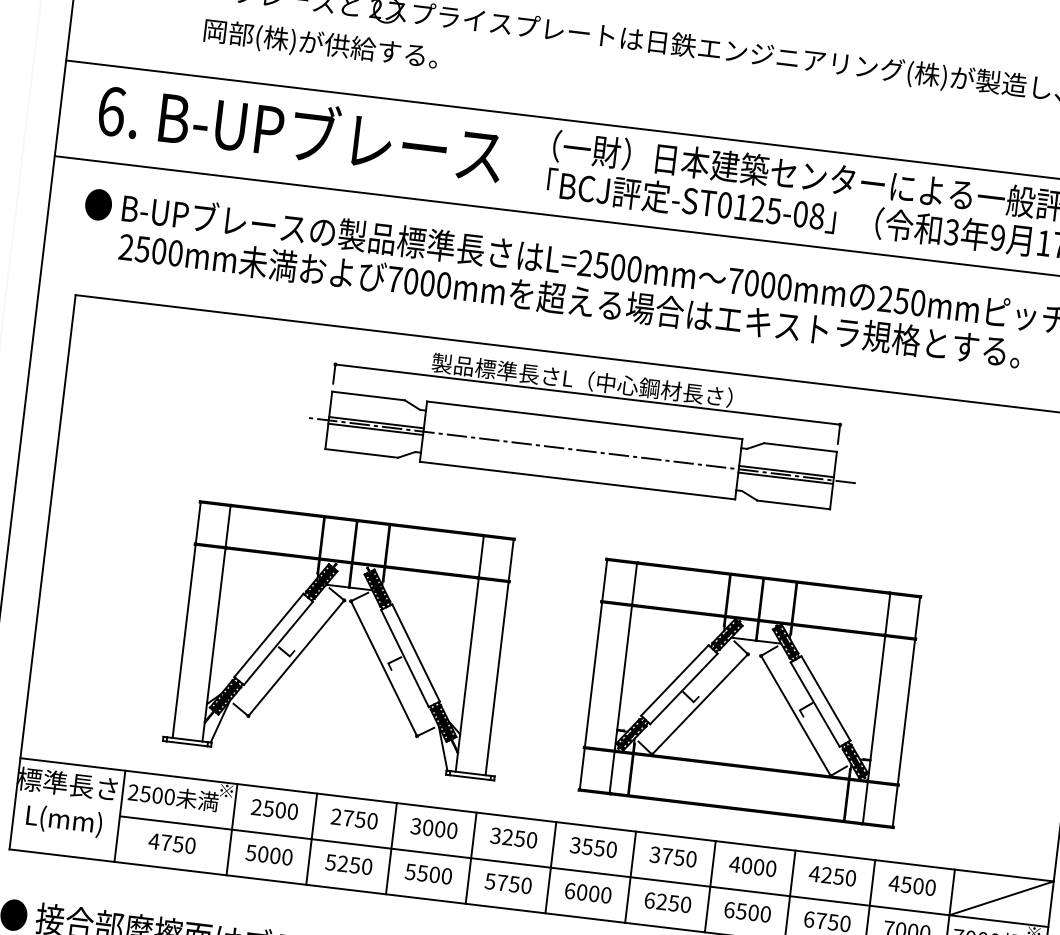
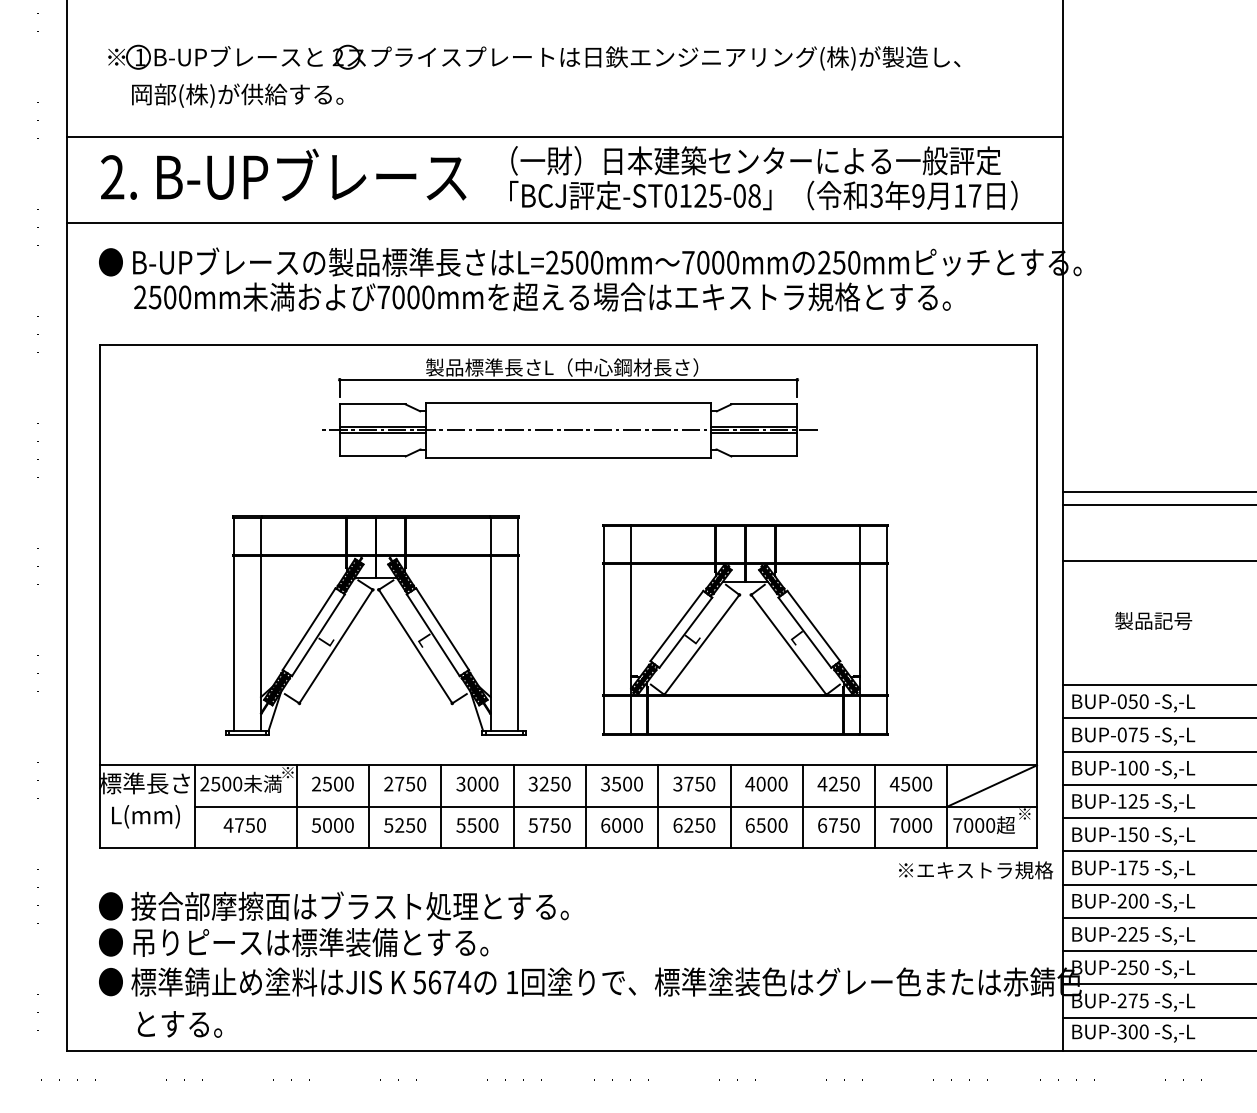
text: (320, 44) -> (237, 95), moved
text: (111, 111) -> (112, 177), 6. -> 2.
text: (598, 847) -> (626, 783), 3550 -> 3500

